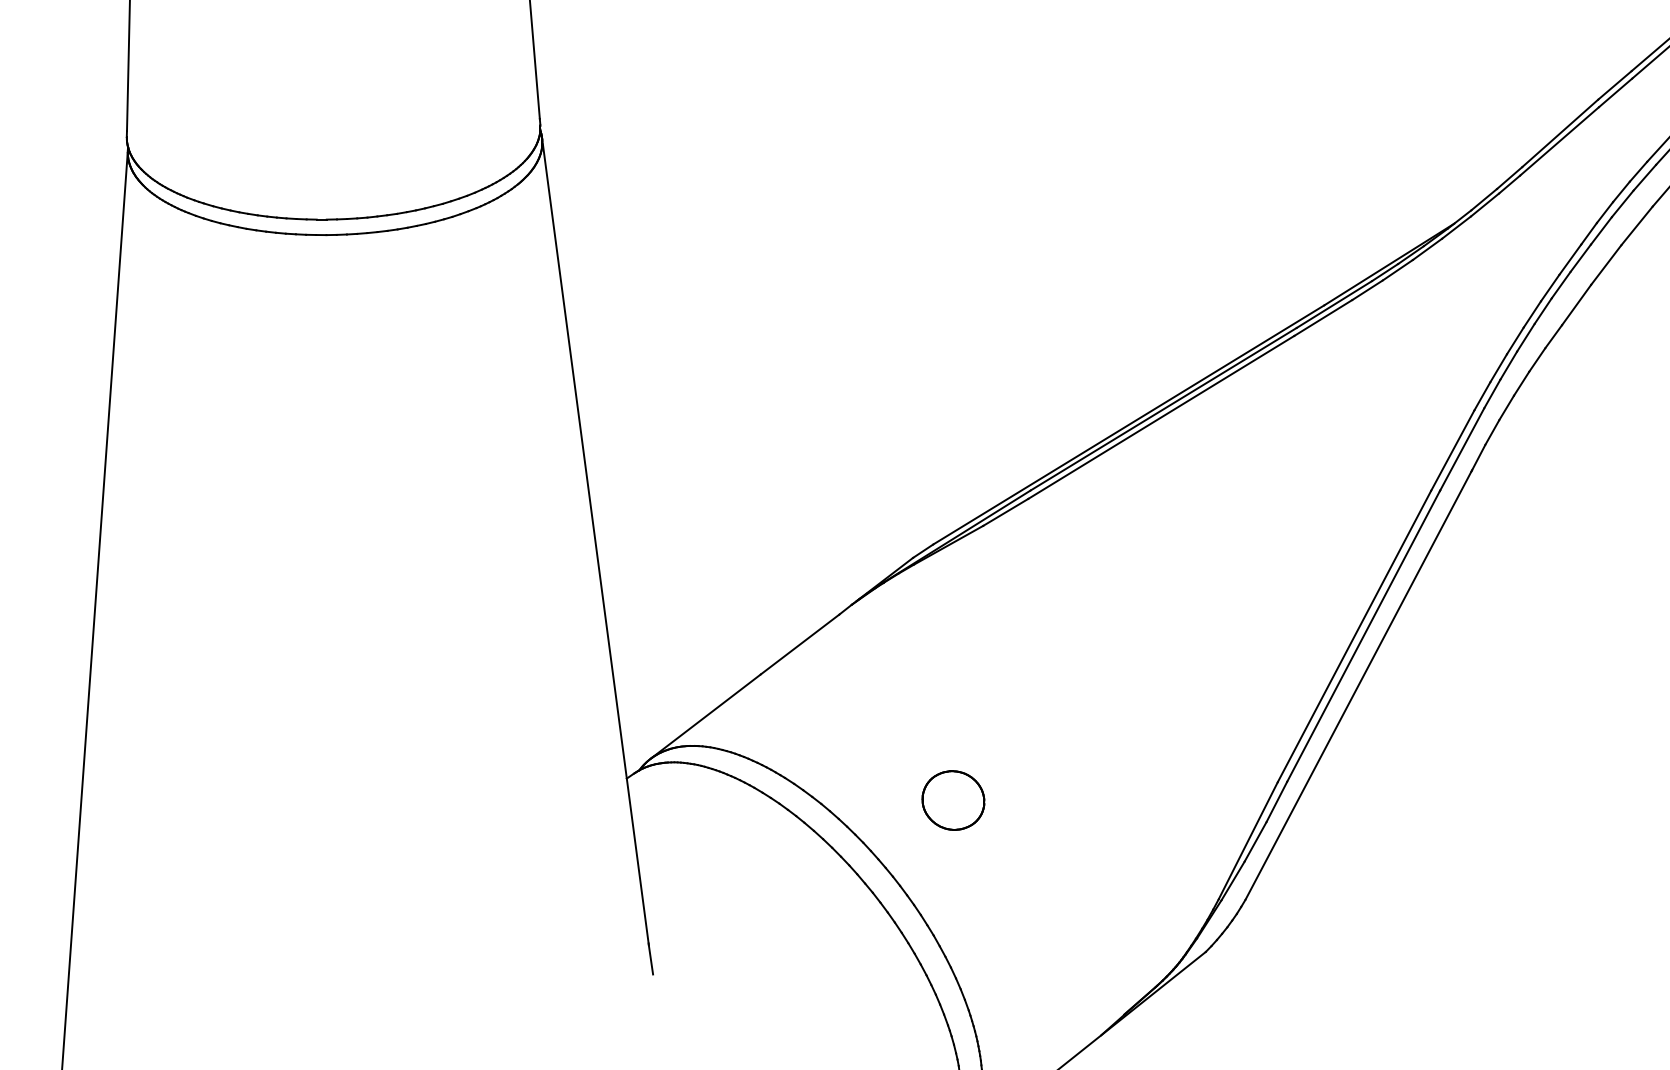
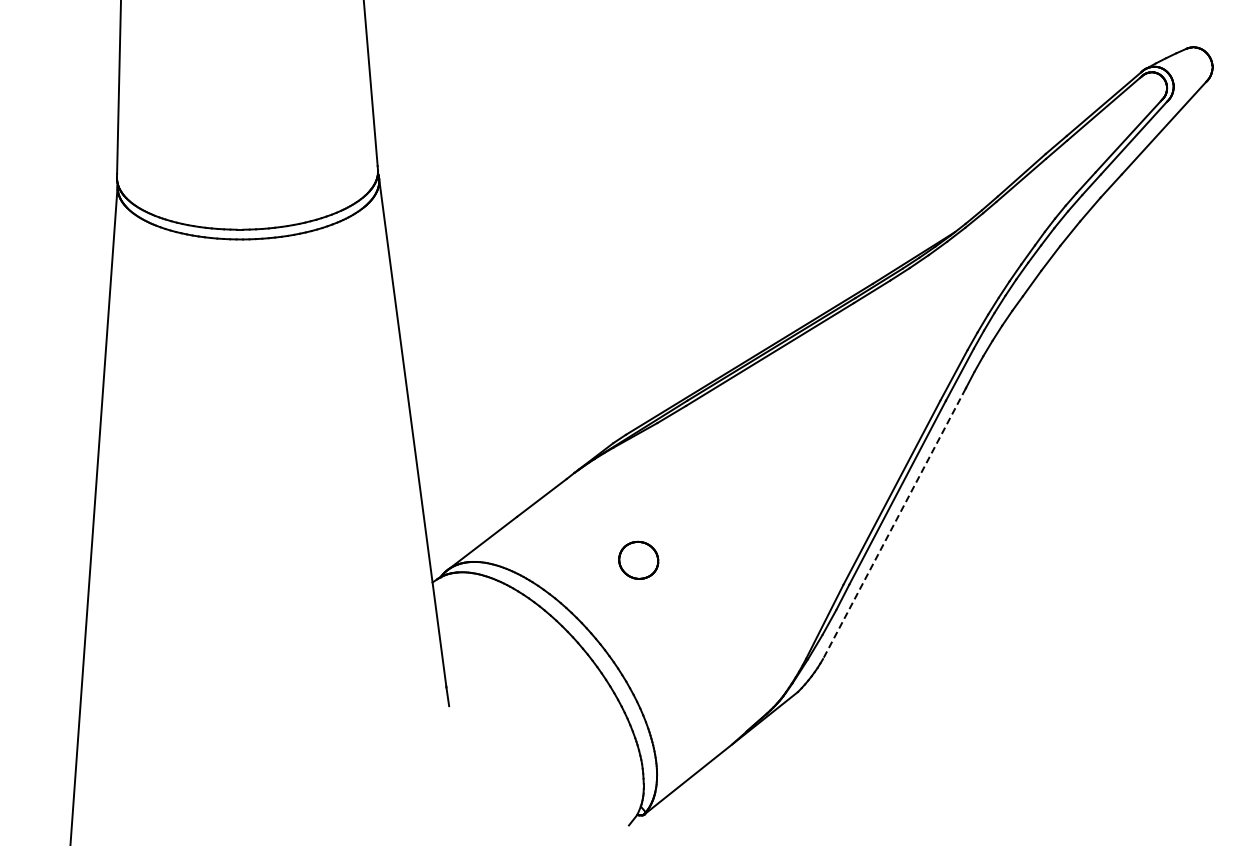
line: (1358, 685) -> (894, 523), solid -> dashed
part: (953, 799) -> (638, 559), moved

